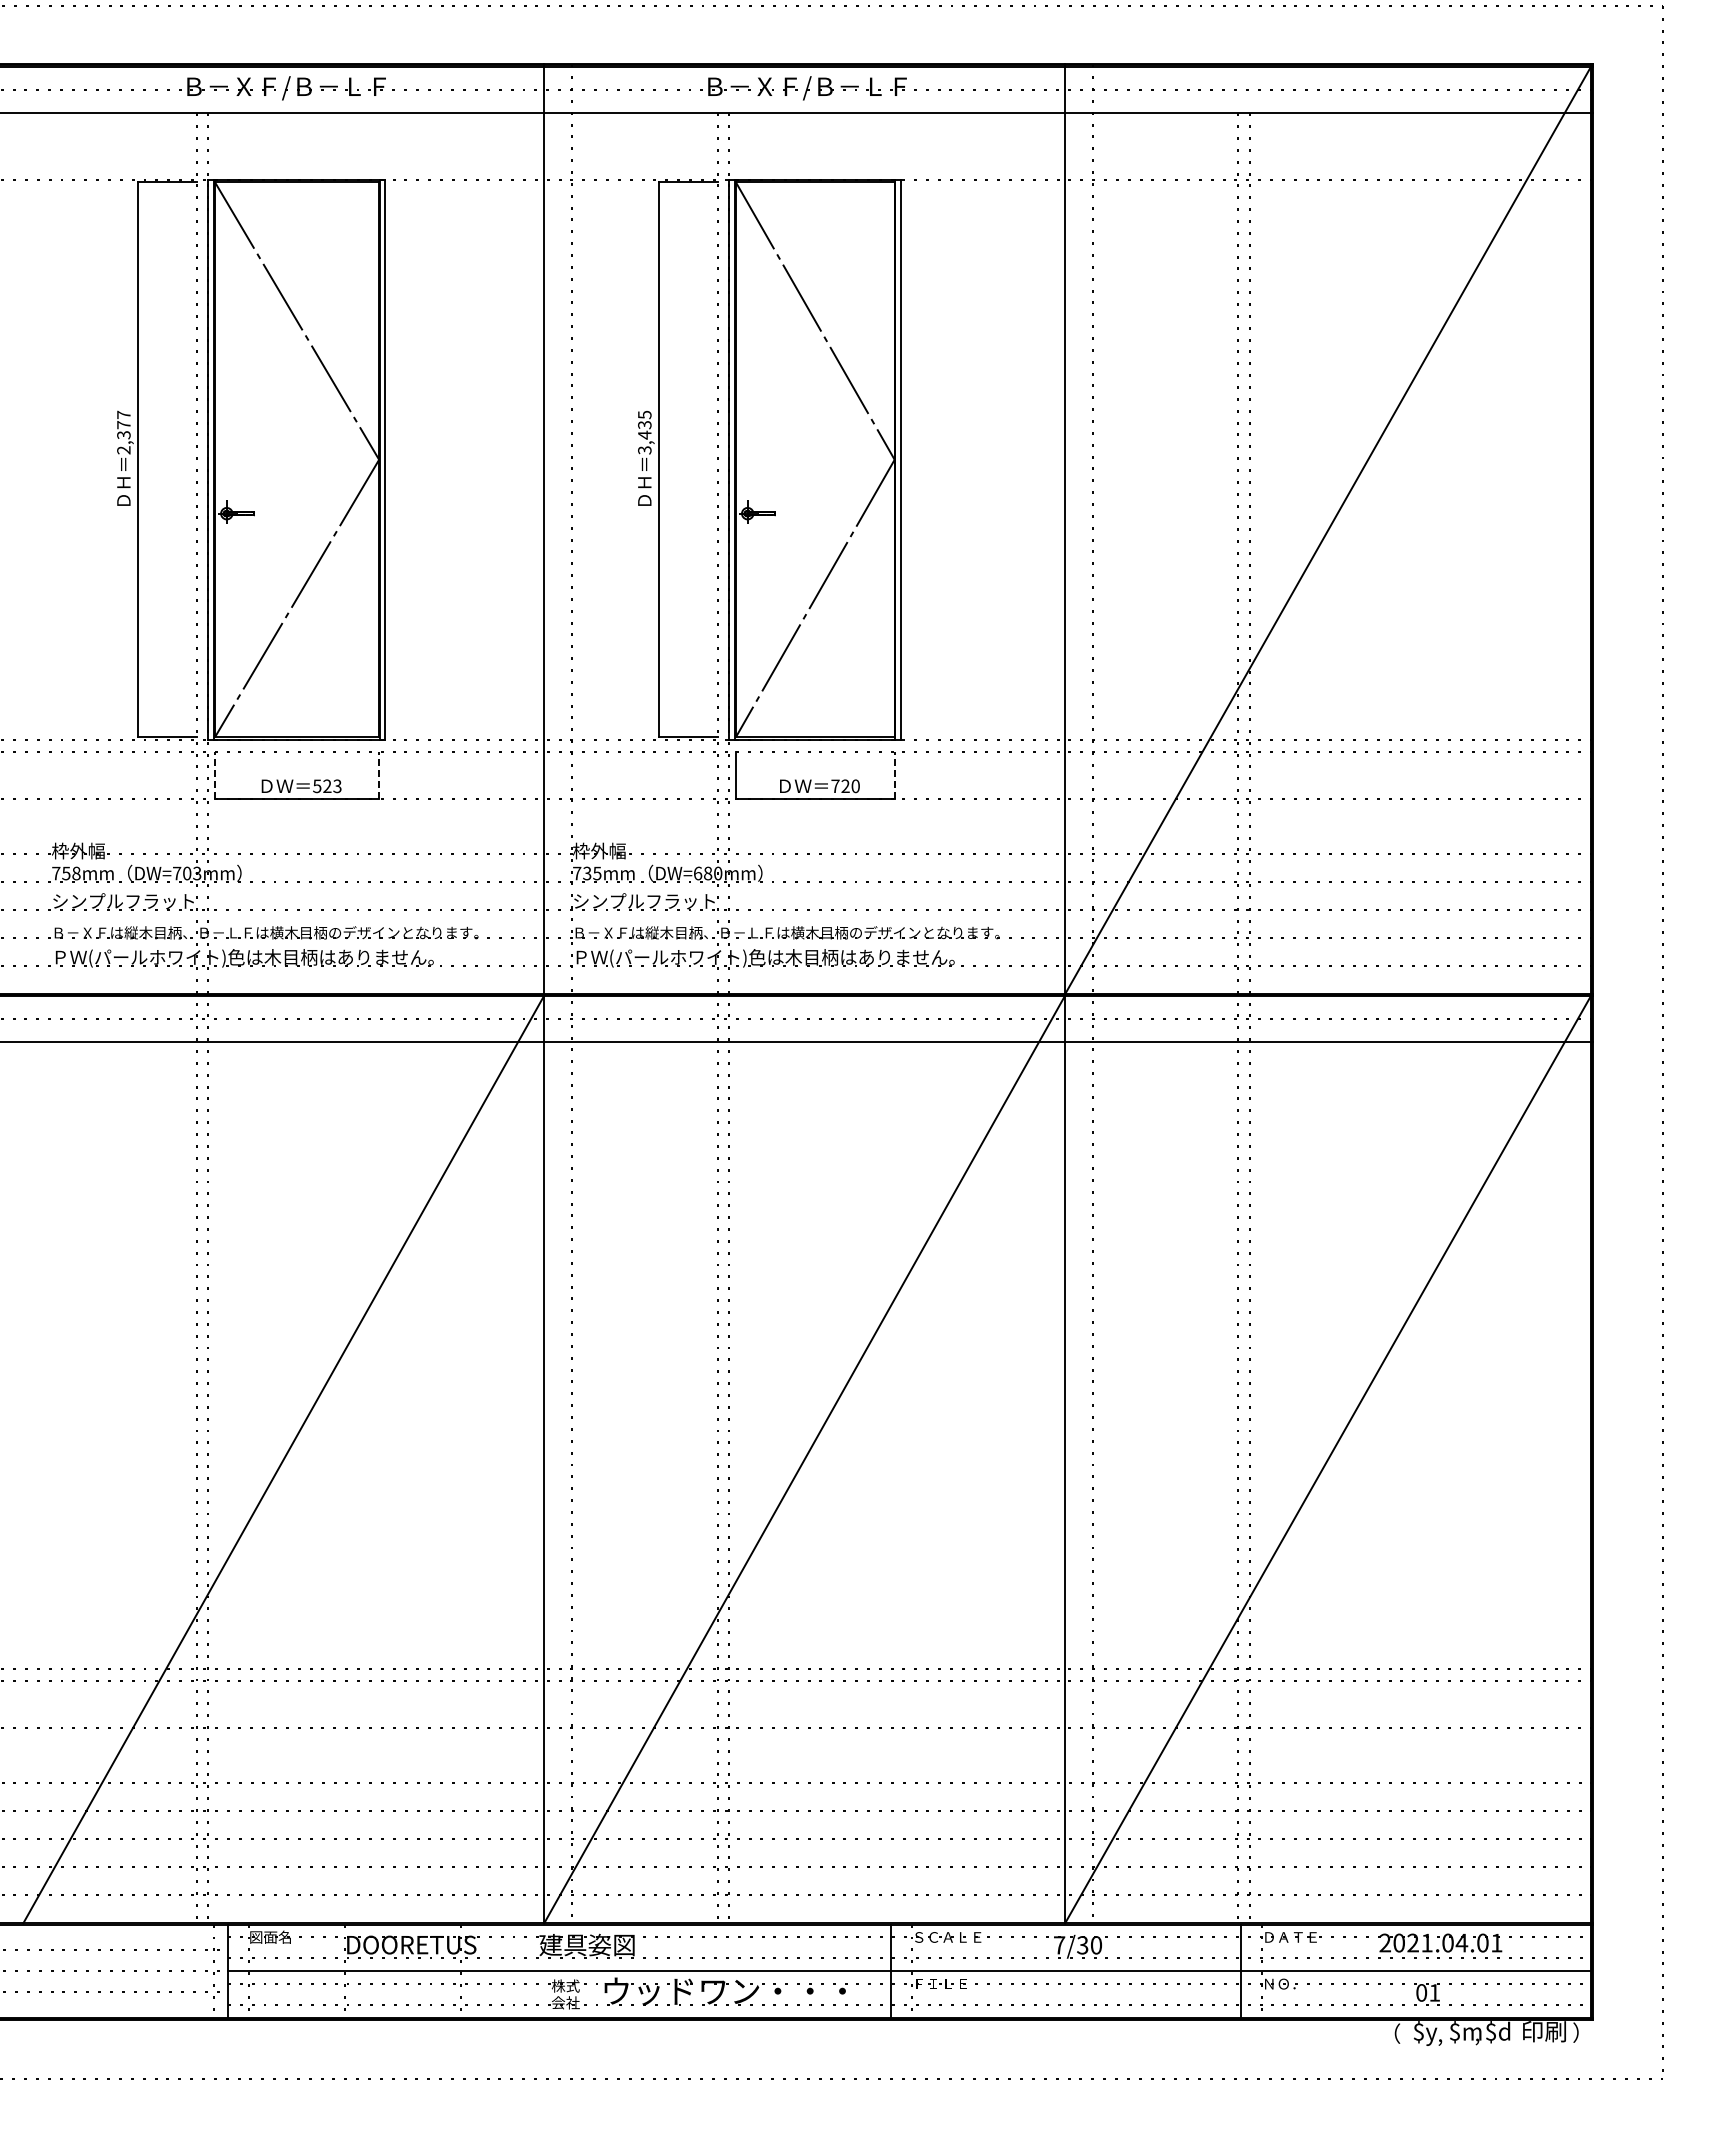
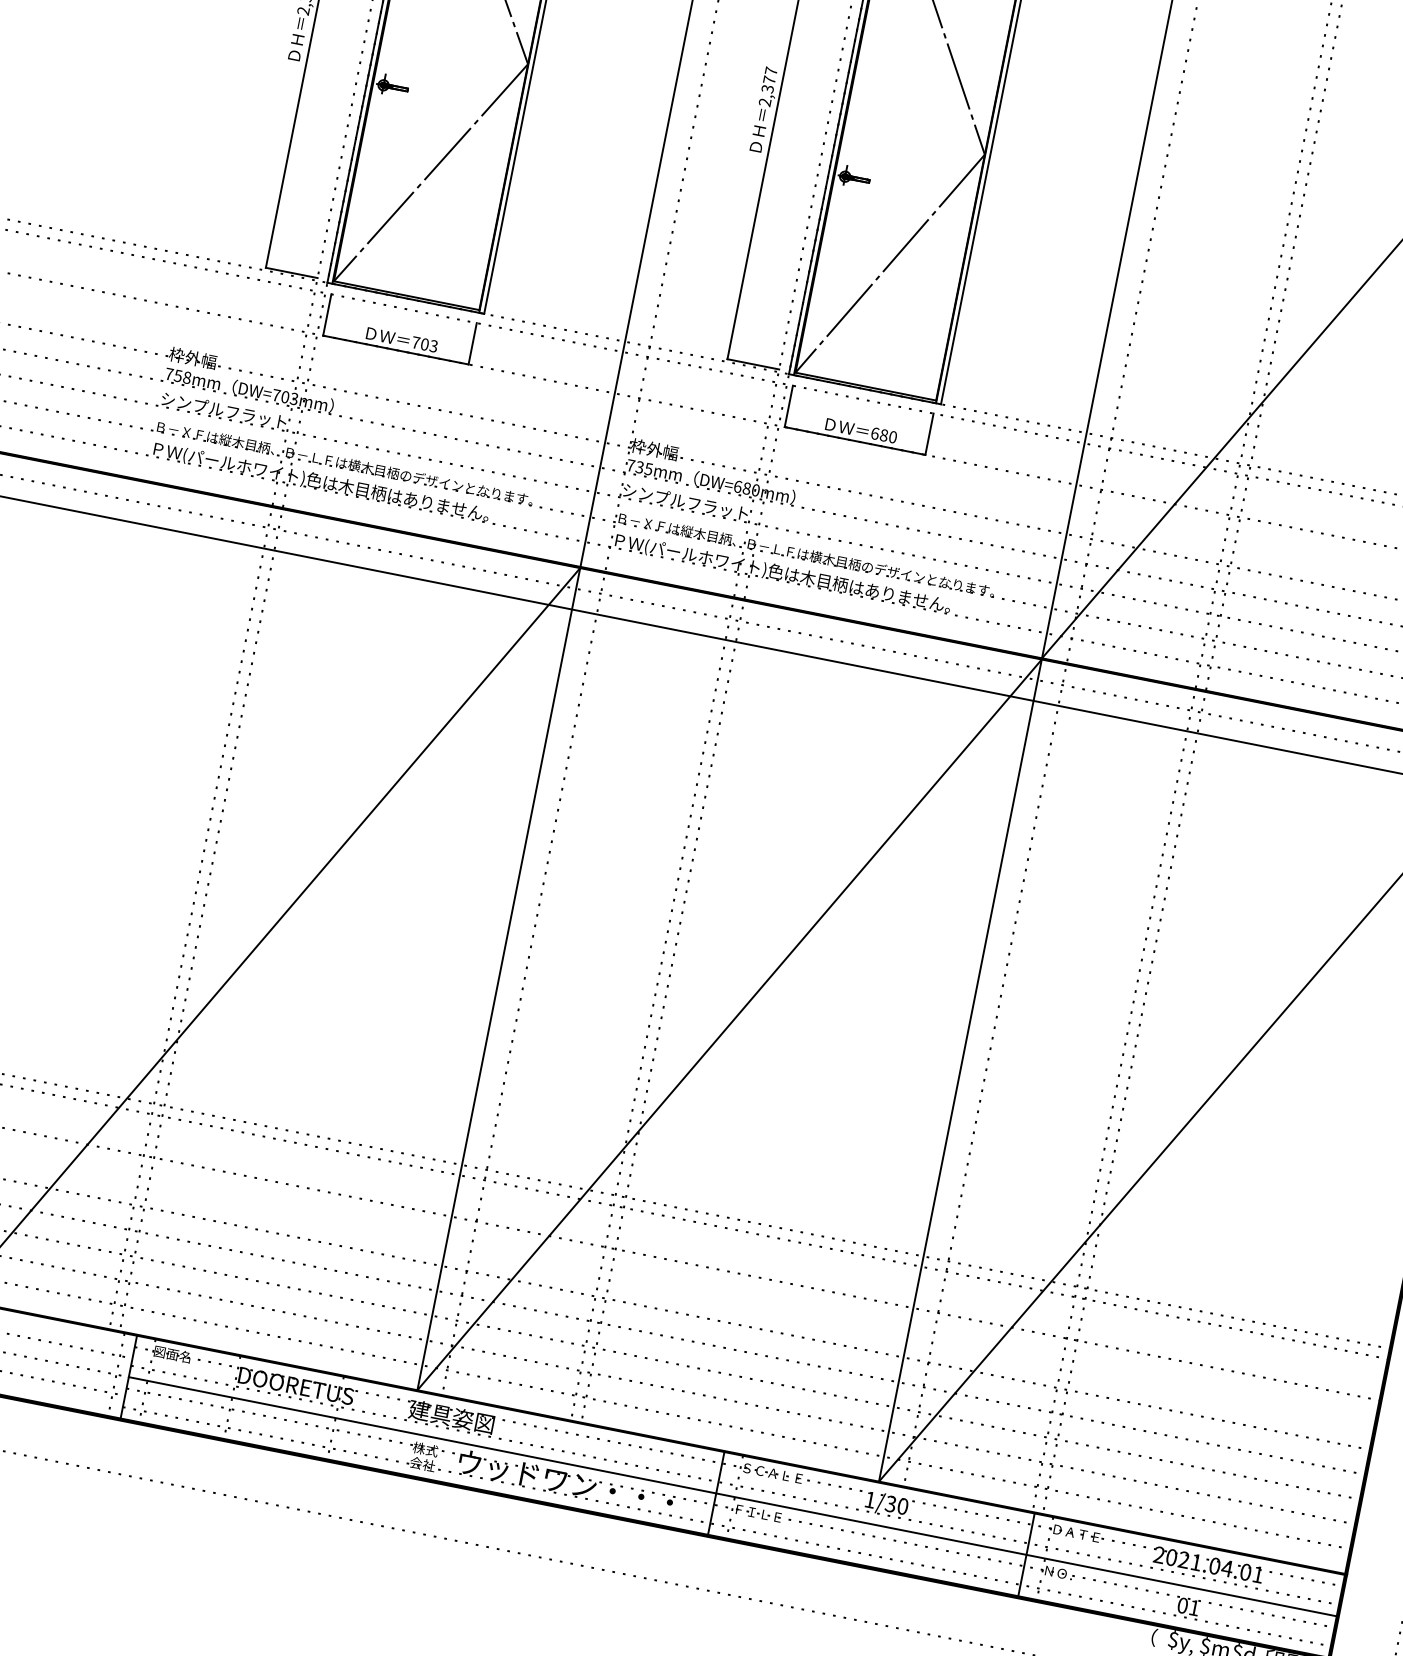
text: (644, 432) -> (767, 86), 3,435 -> 2,377
line: (215, 774) -> (327, 314), dashed -> solid
line: (379, 774) -> (473, 343), dashed -> solid
line: (894, 774) -> (929, 433), dashed -> solid
text: (322, 786) -> (420, 343), 523 -> 703
text: (840, 786) -> (879, 434), 720 -> 680
text: (1059, 1945) -> (870, 1500), 7/30 -> 1/30

